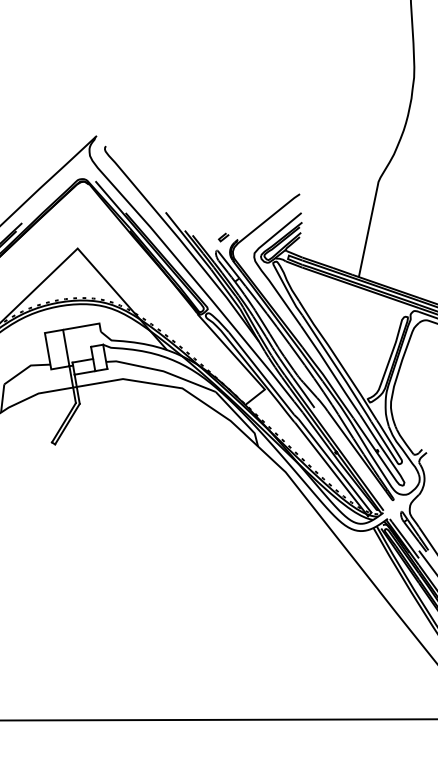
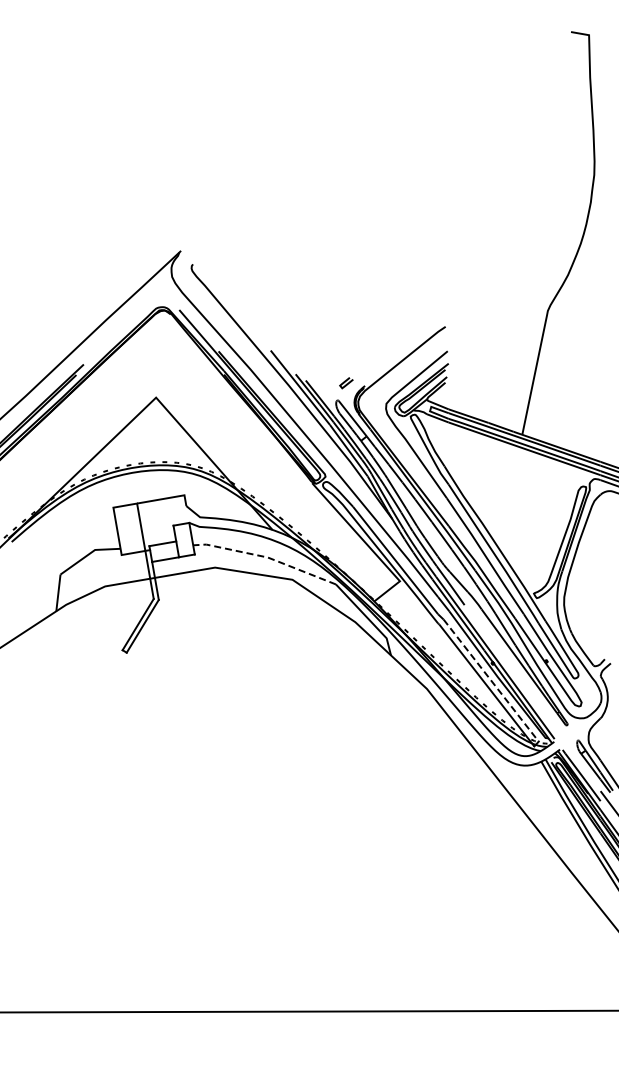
line: (161, 371) -> (265, 557), solid -> dashed
line: (335, 466) -> (491, 681), solid -> dashed

